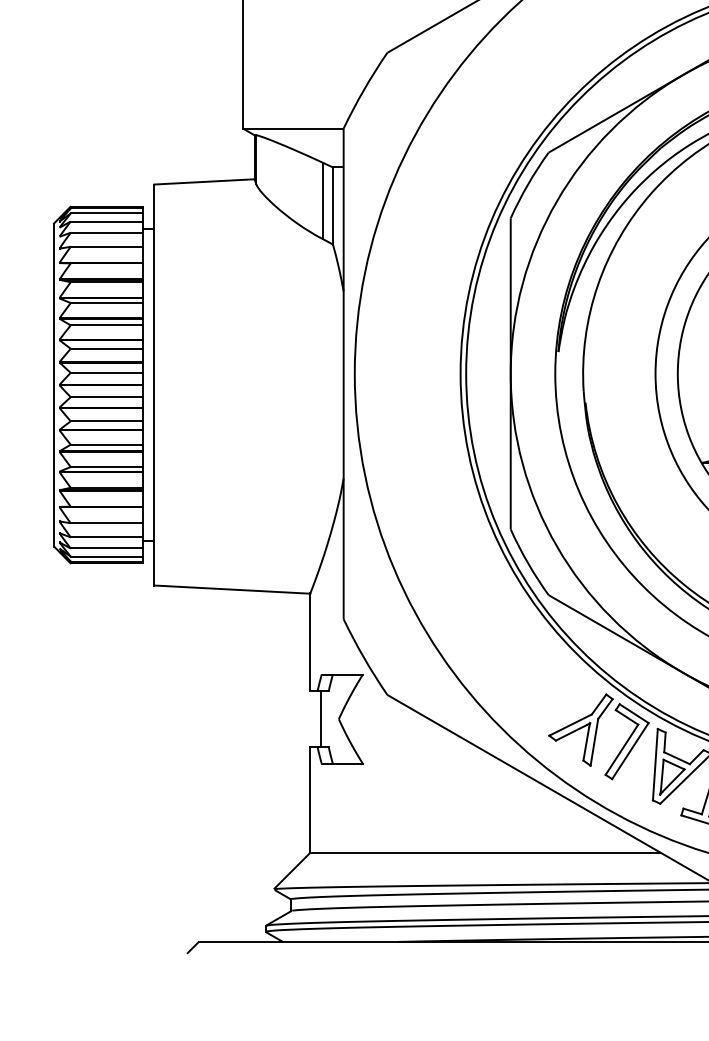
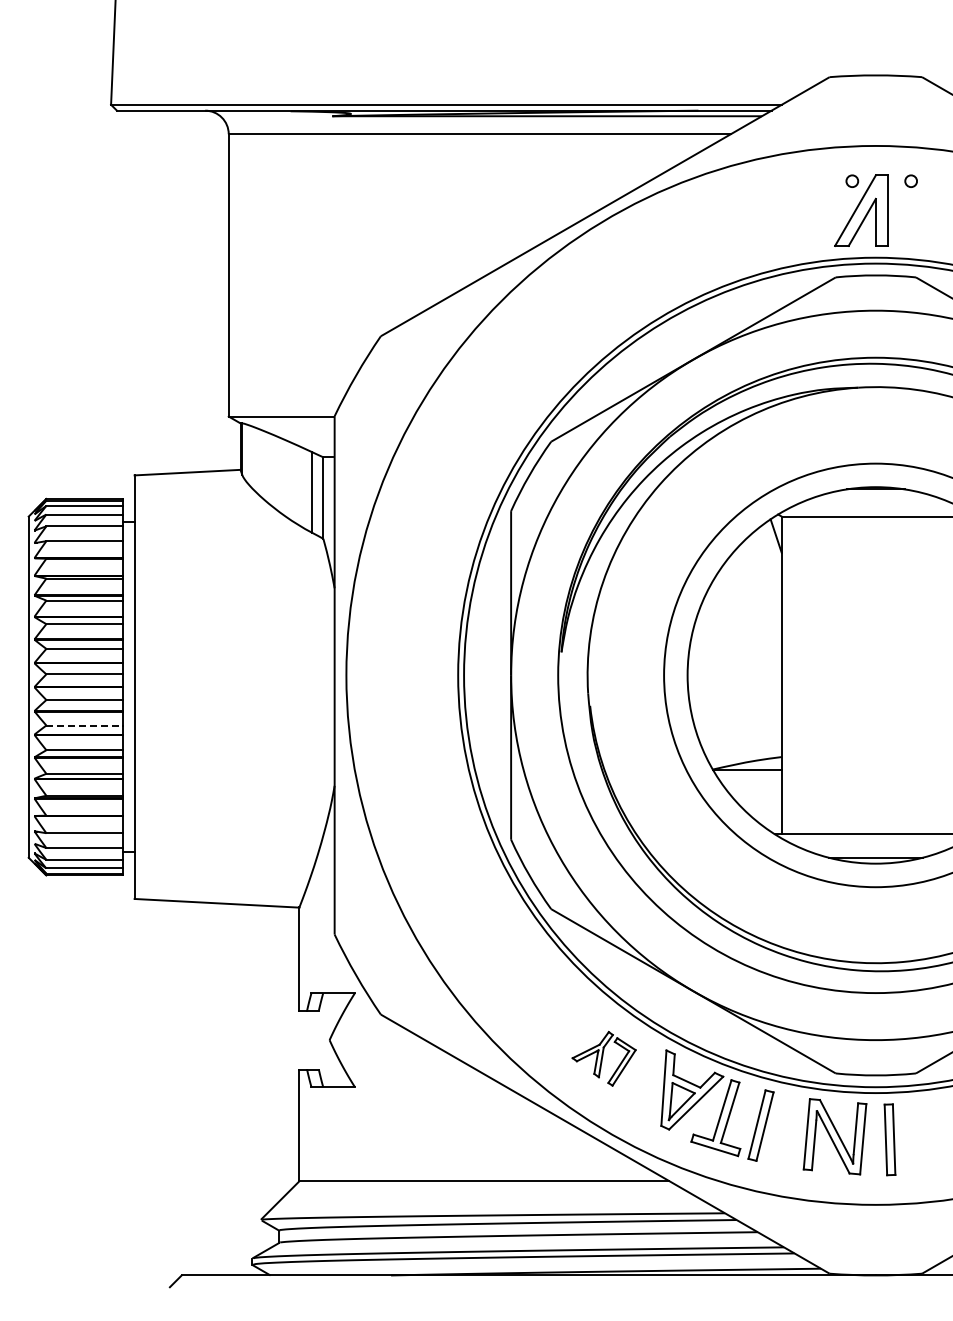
line: (107, 421) -> (85, 725), solid -> dashed
line: (321, 718) -> (311, 1039), removed
part: (598, 736) -> (603, 1058), size x0.6

